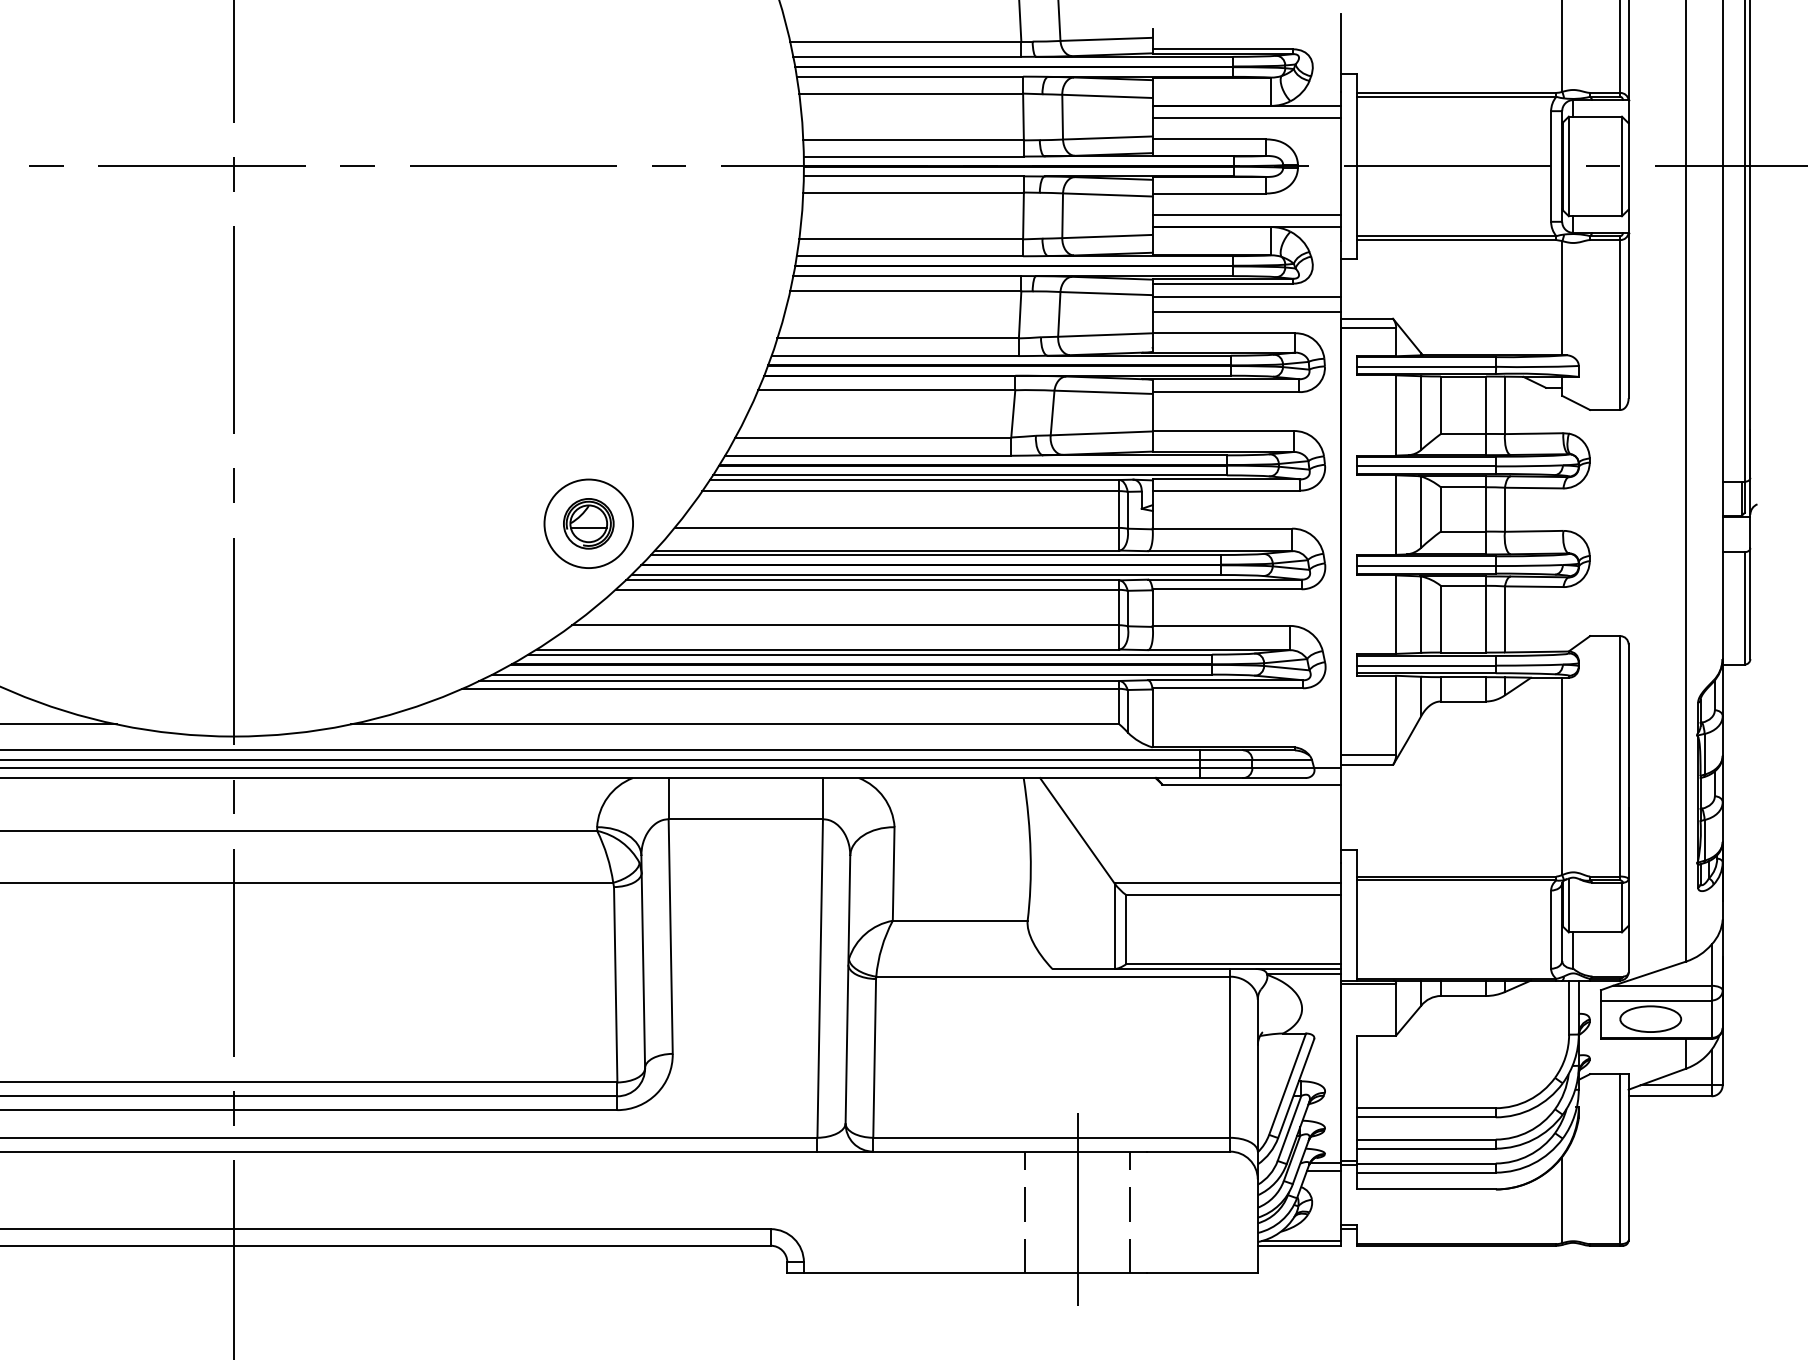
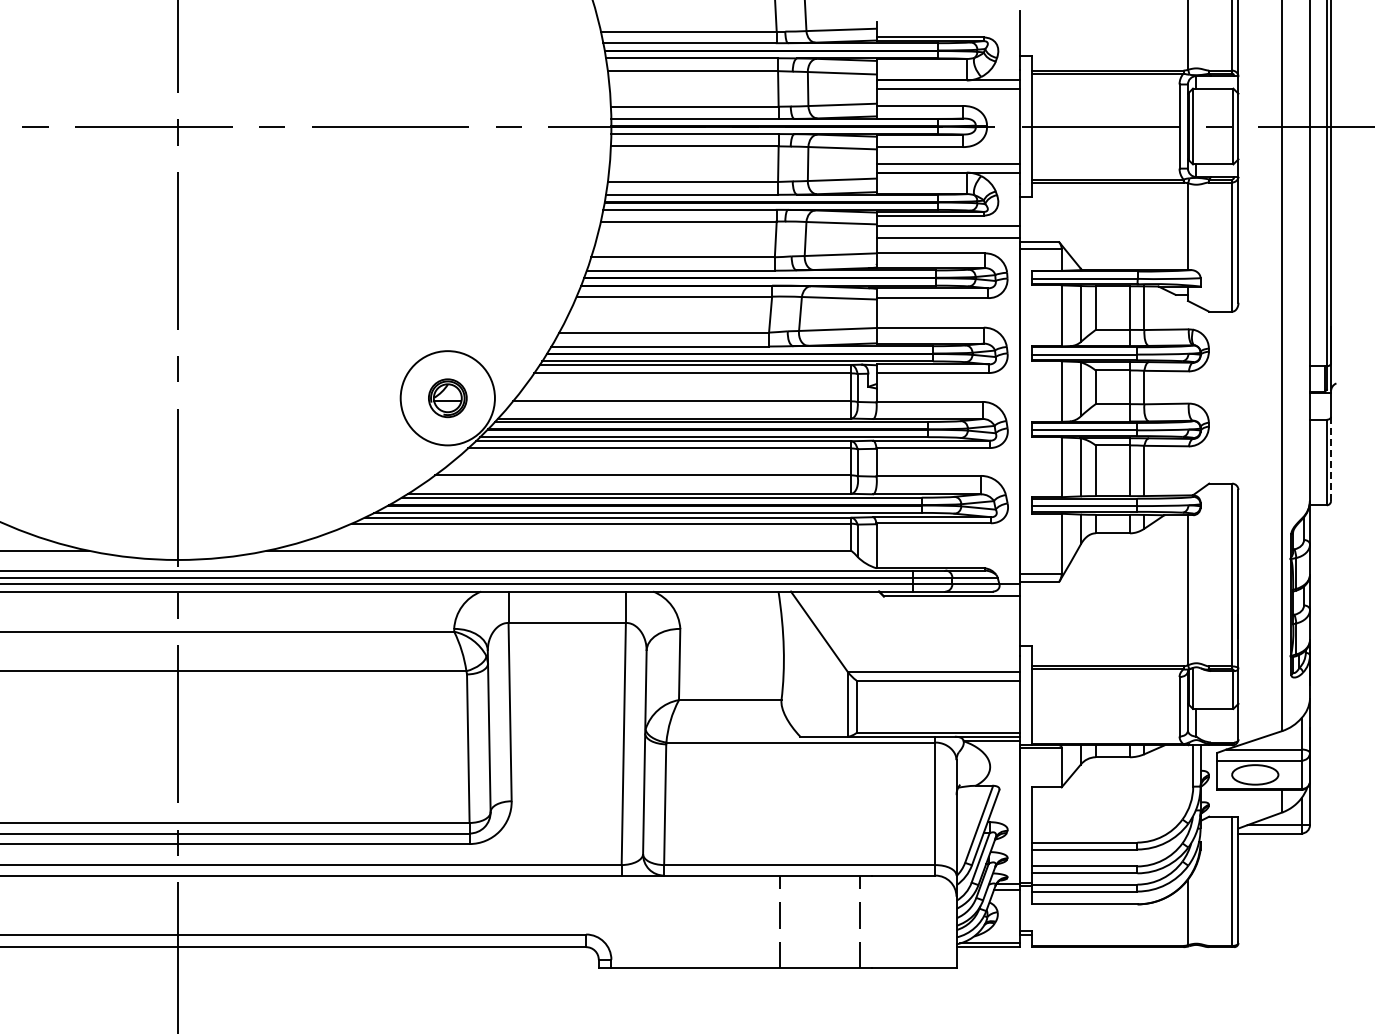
circle: (588, 522) -> (447, 397), size x1.4
line: (1750, 604) -> (1331, 459), solid -> dashed
line: (1077, 1209) -> (819, 919), removed

